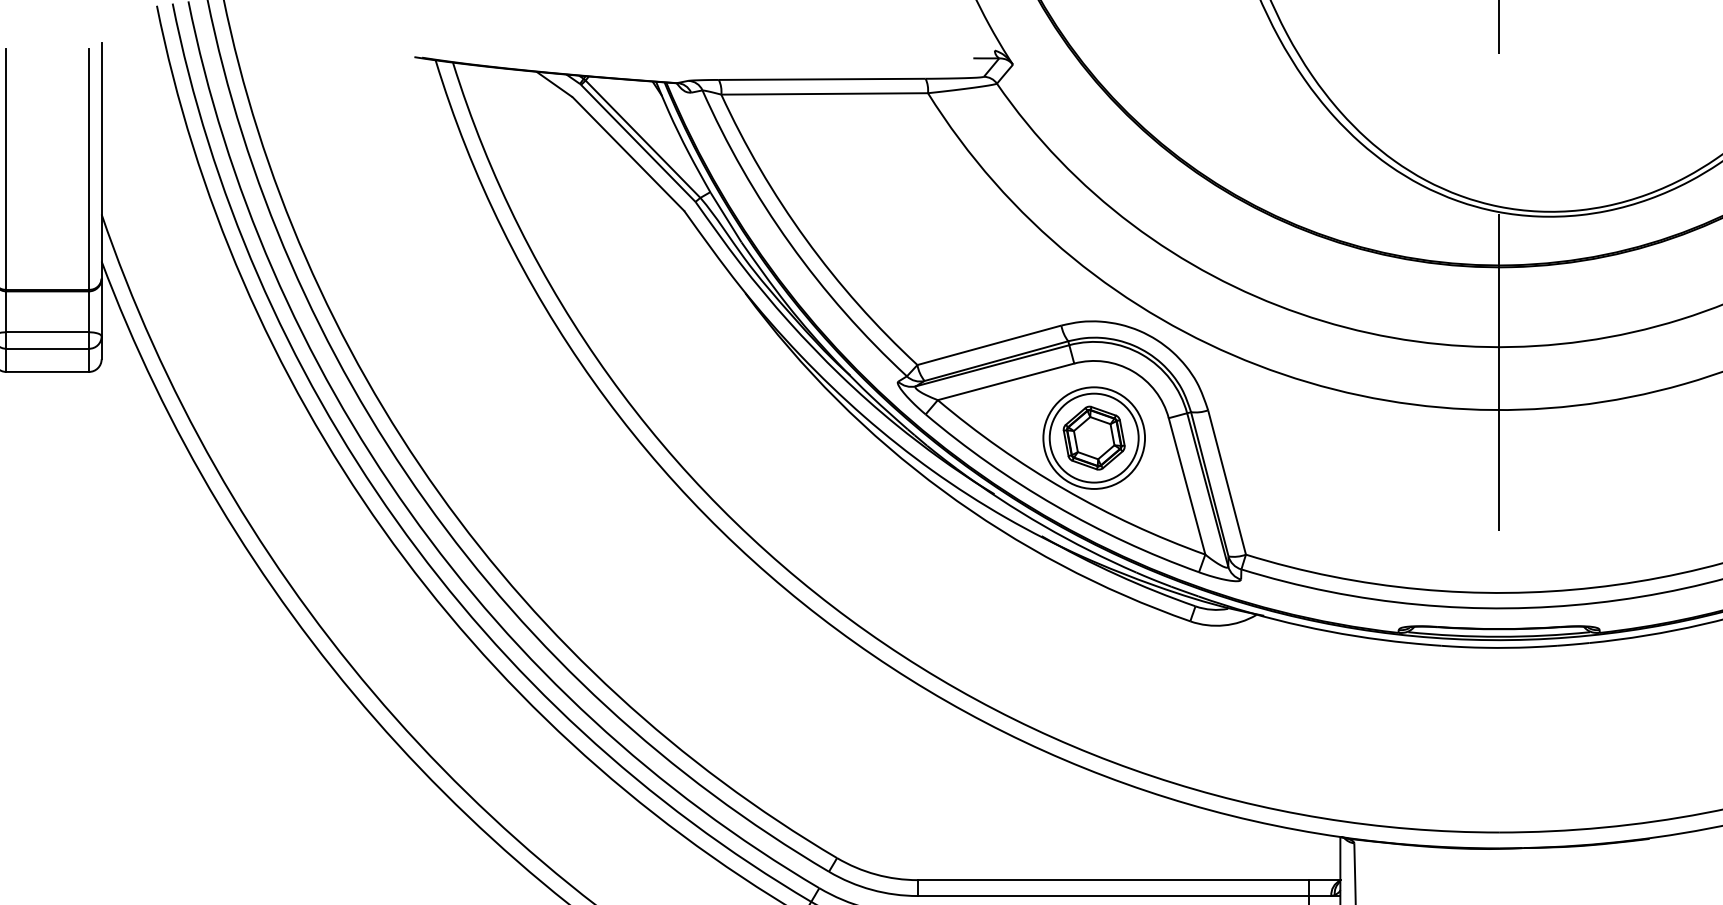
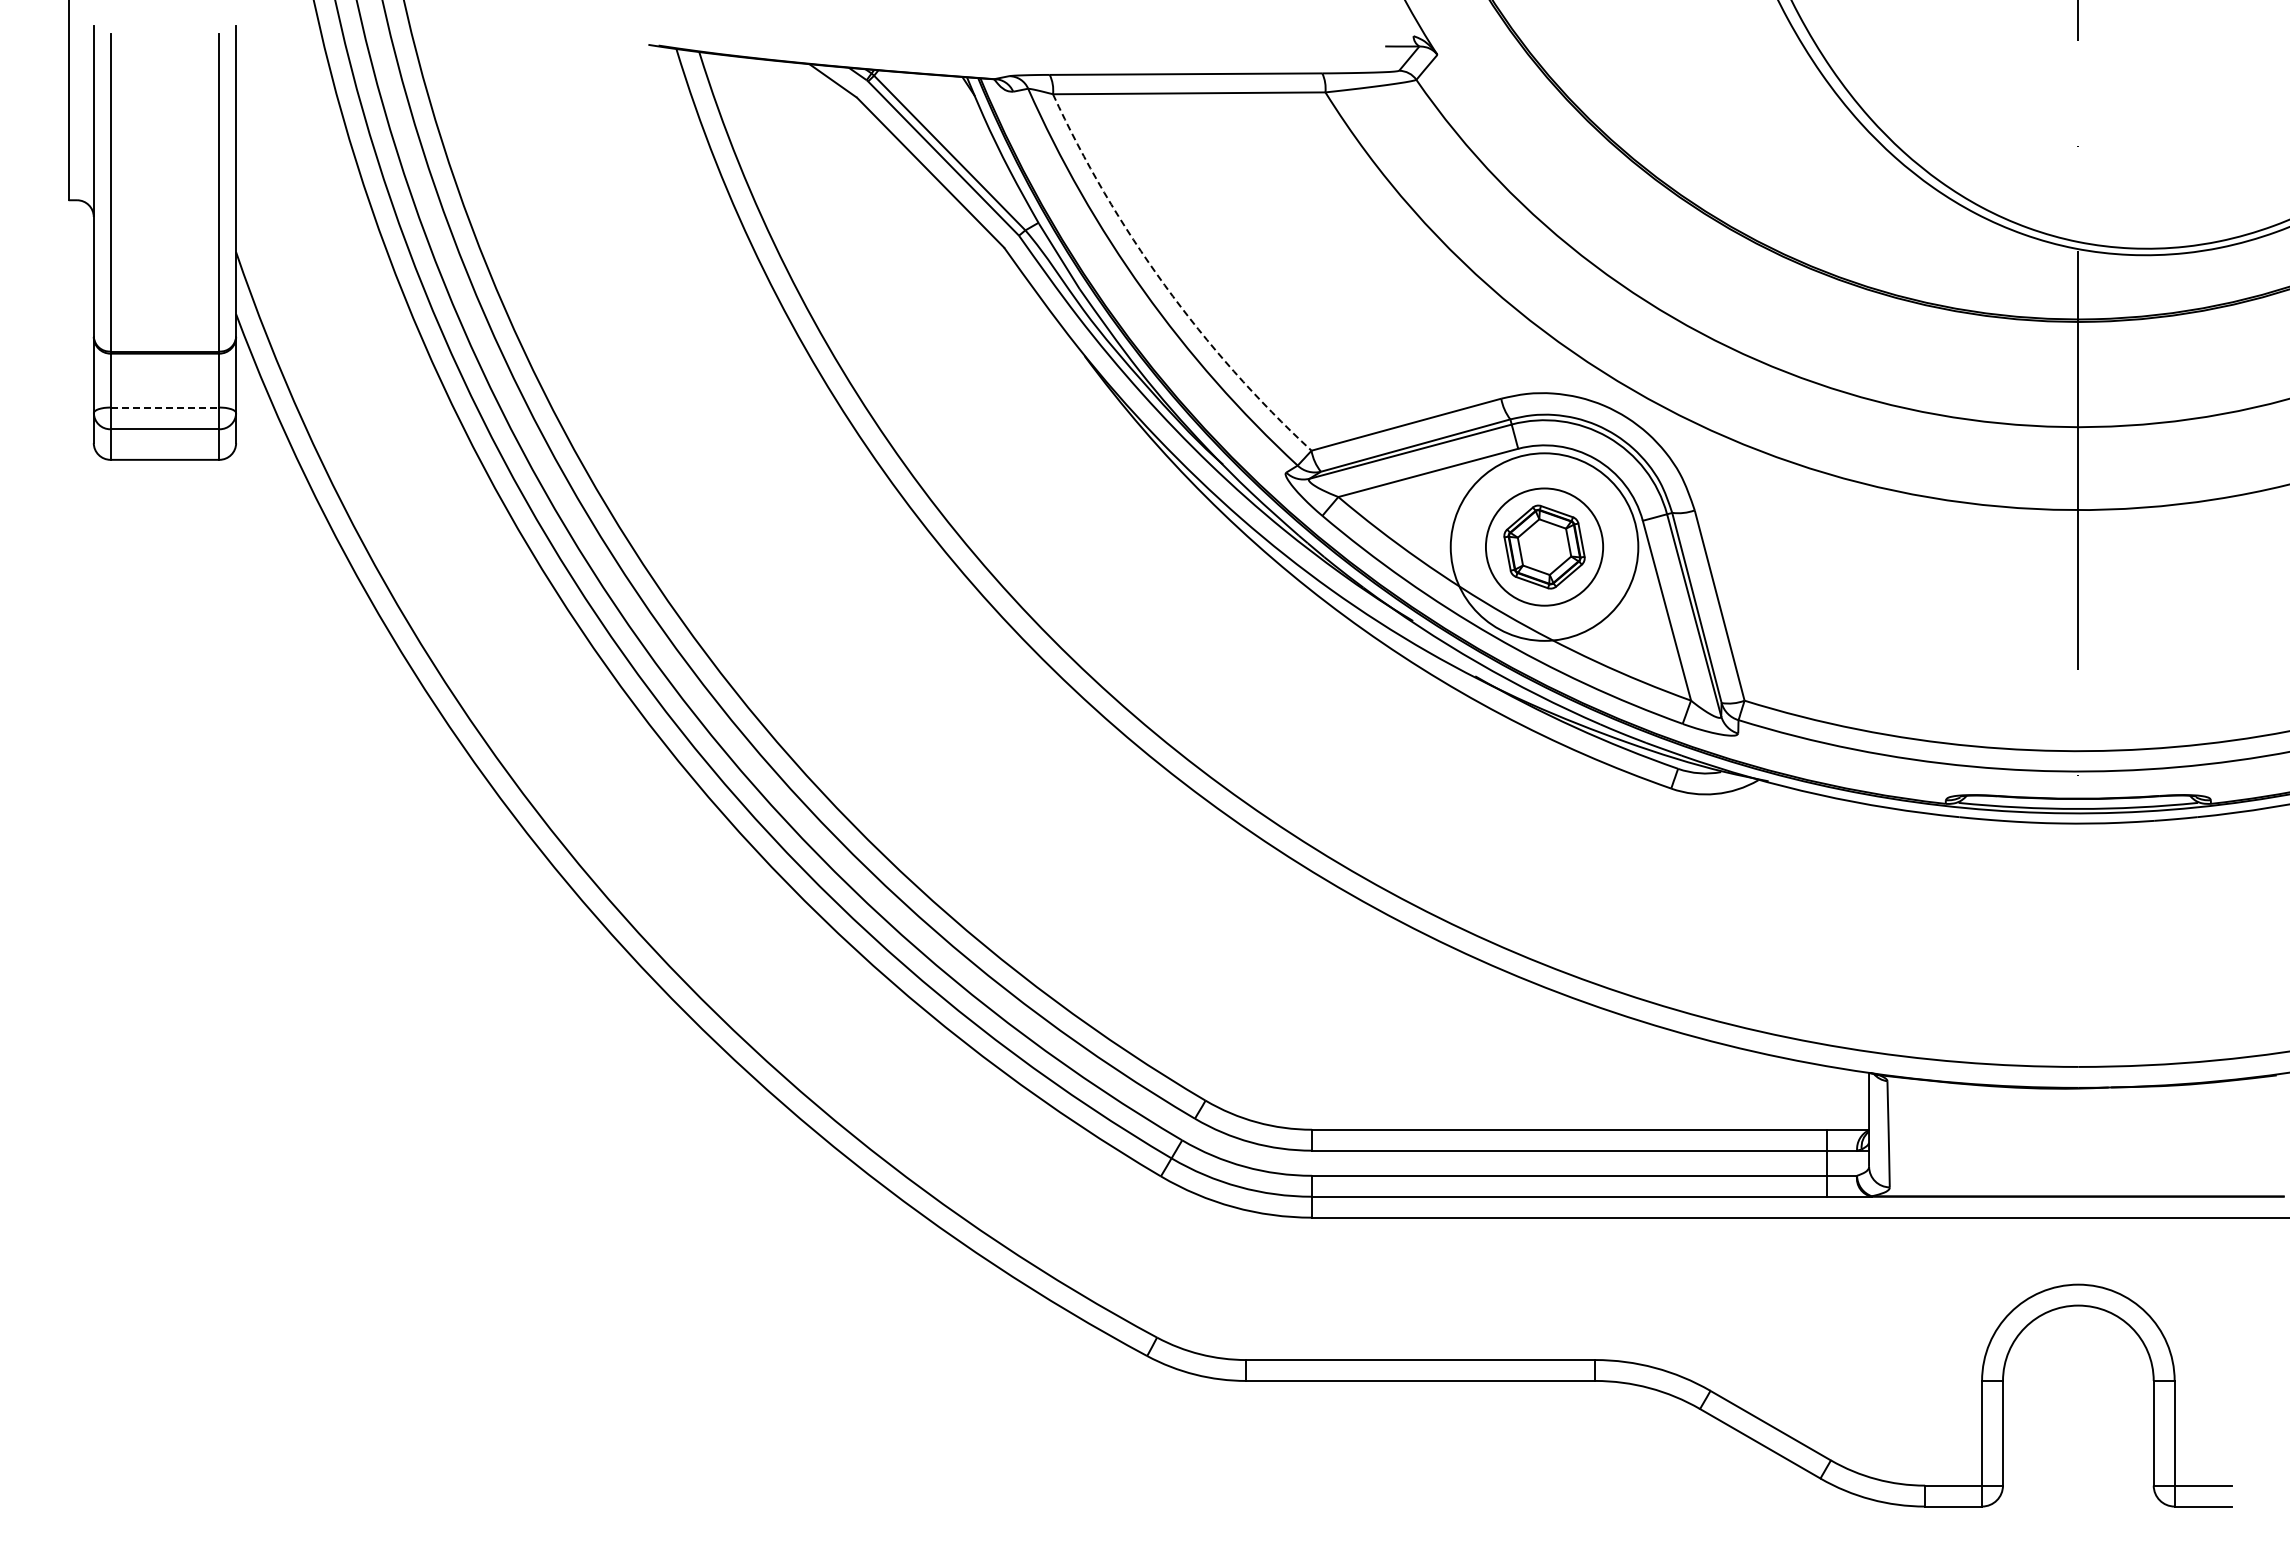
arc: (805, 239) -> (1164, 285), solid -> dashed
line: (48, 332) -> (165, 407), solid -> dashed
circle: (1094, 438) -> (1544, 547), size x1.4

